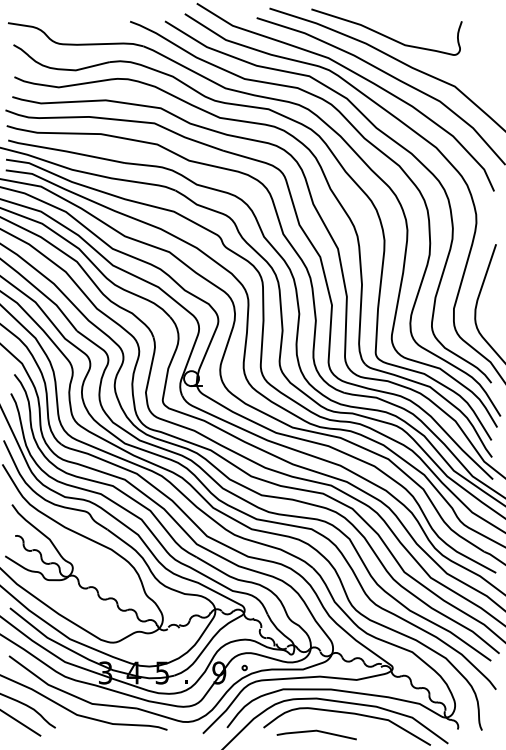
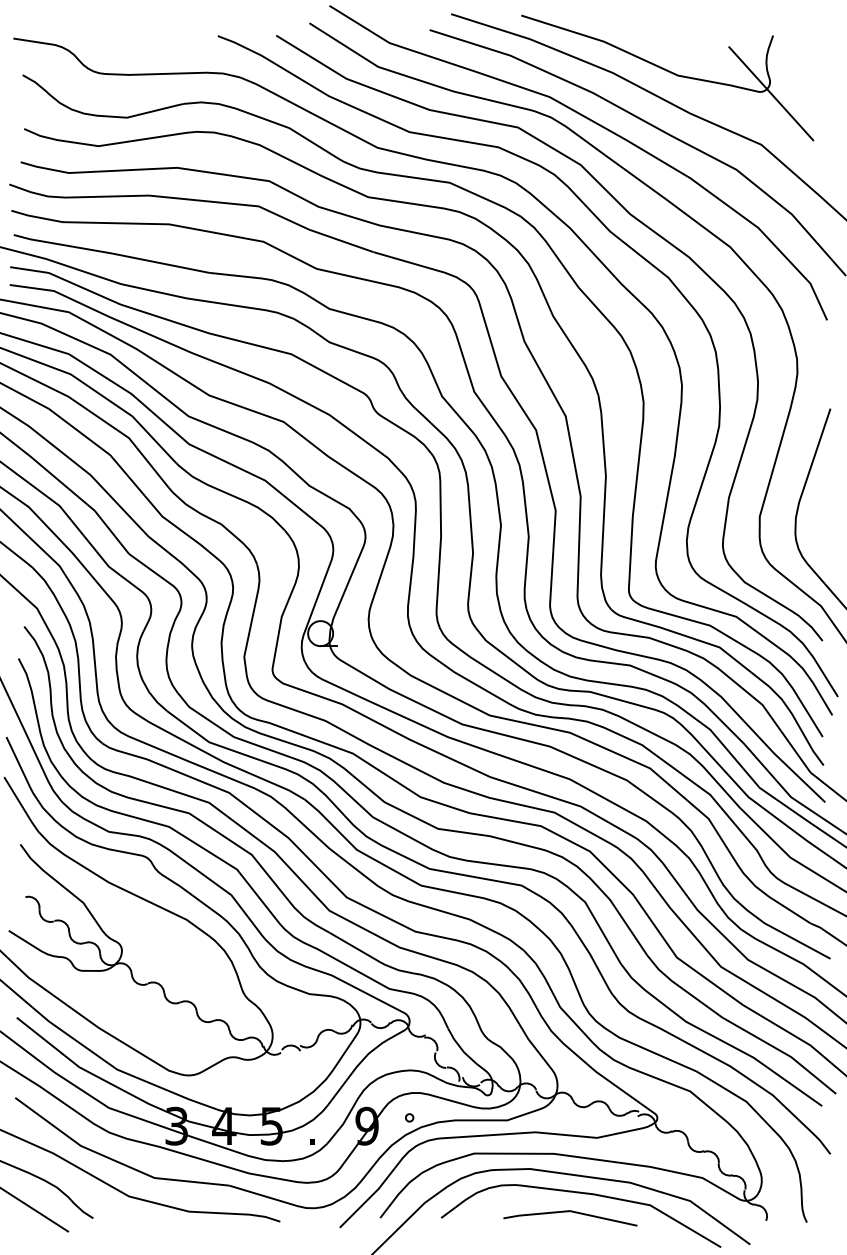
line: (460, 55) -> (770, 92), added
line: (316, 731) -> (569, 1212), moved

